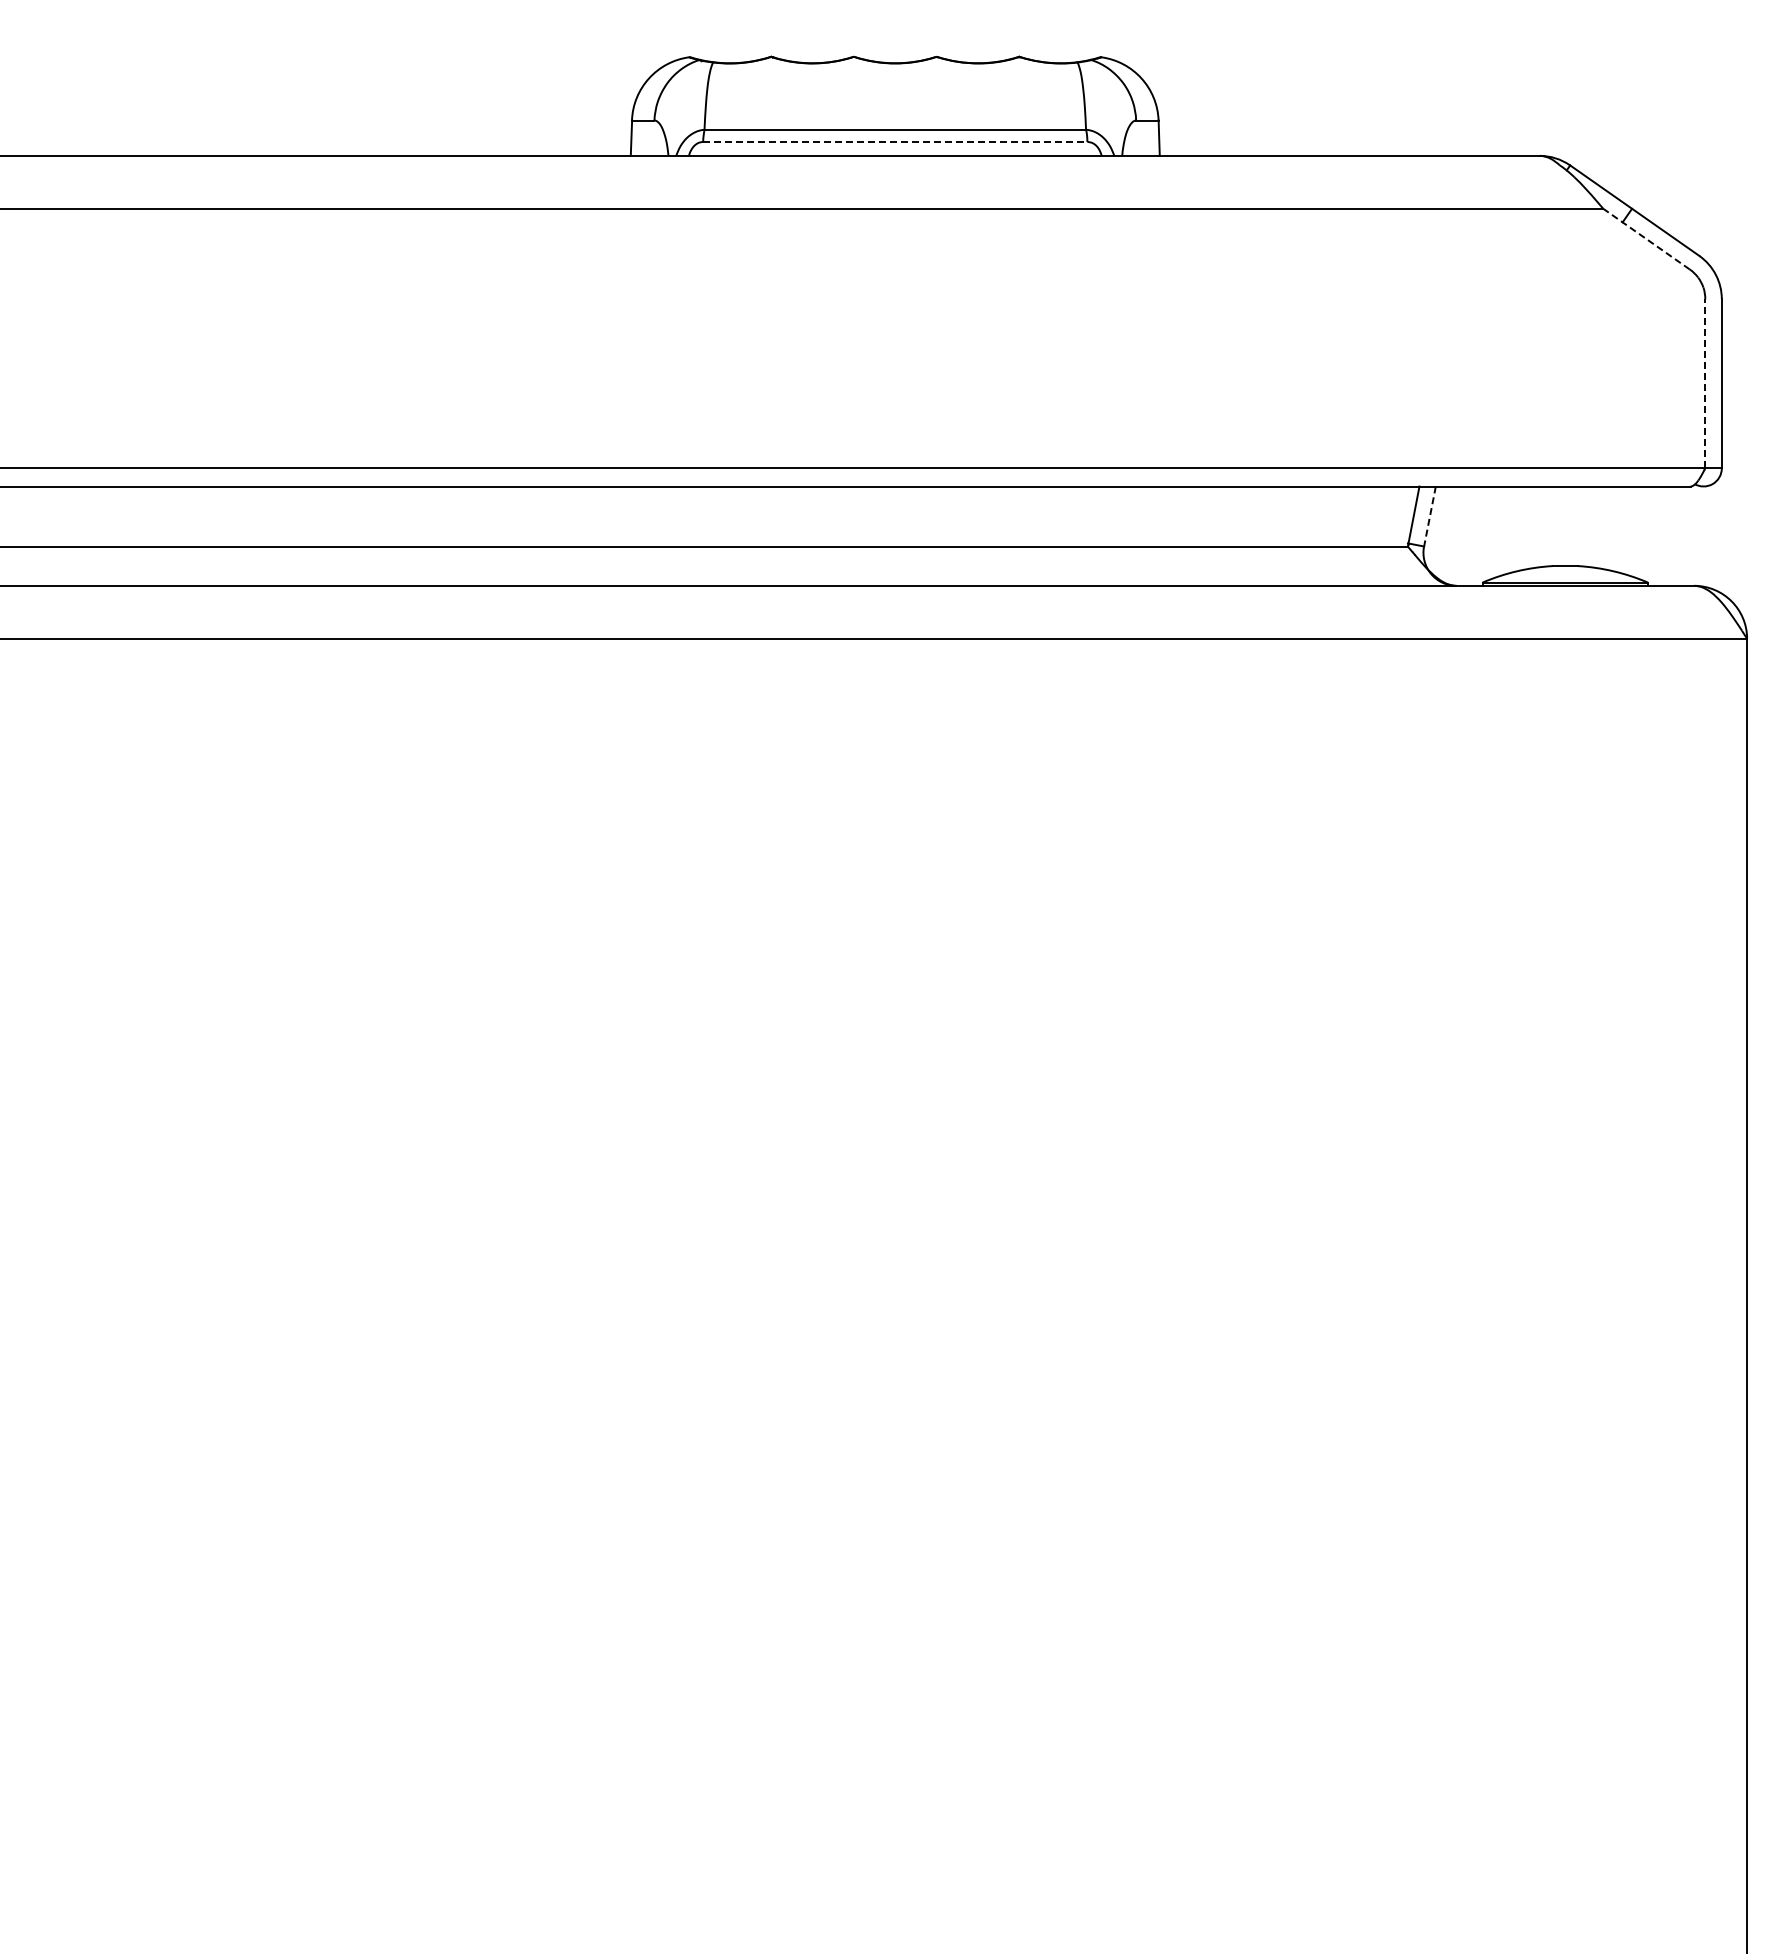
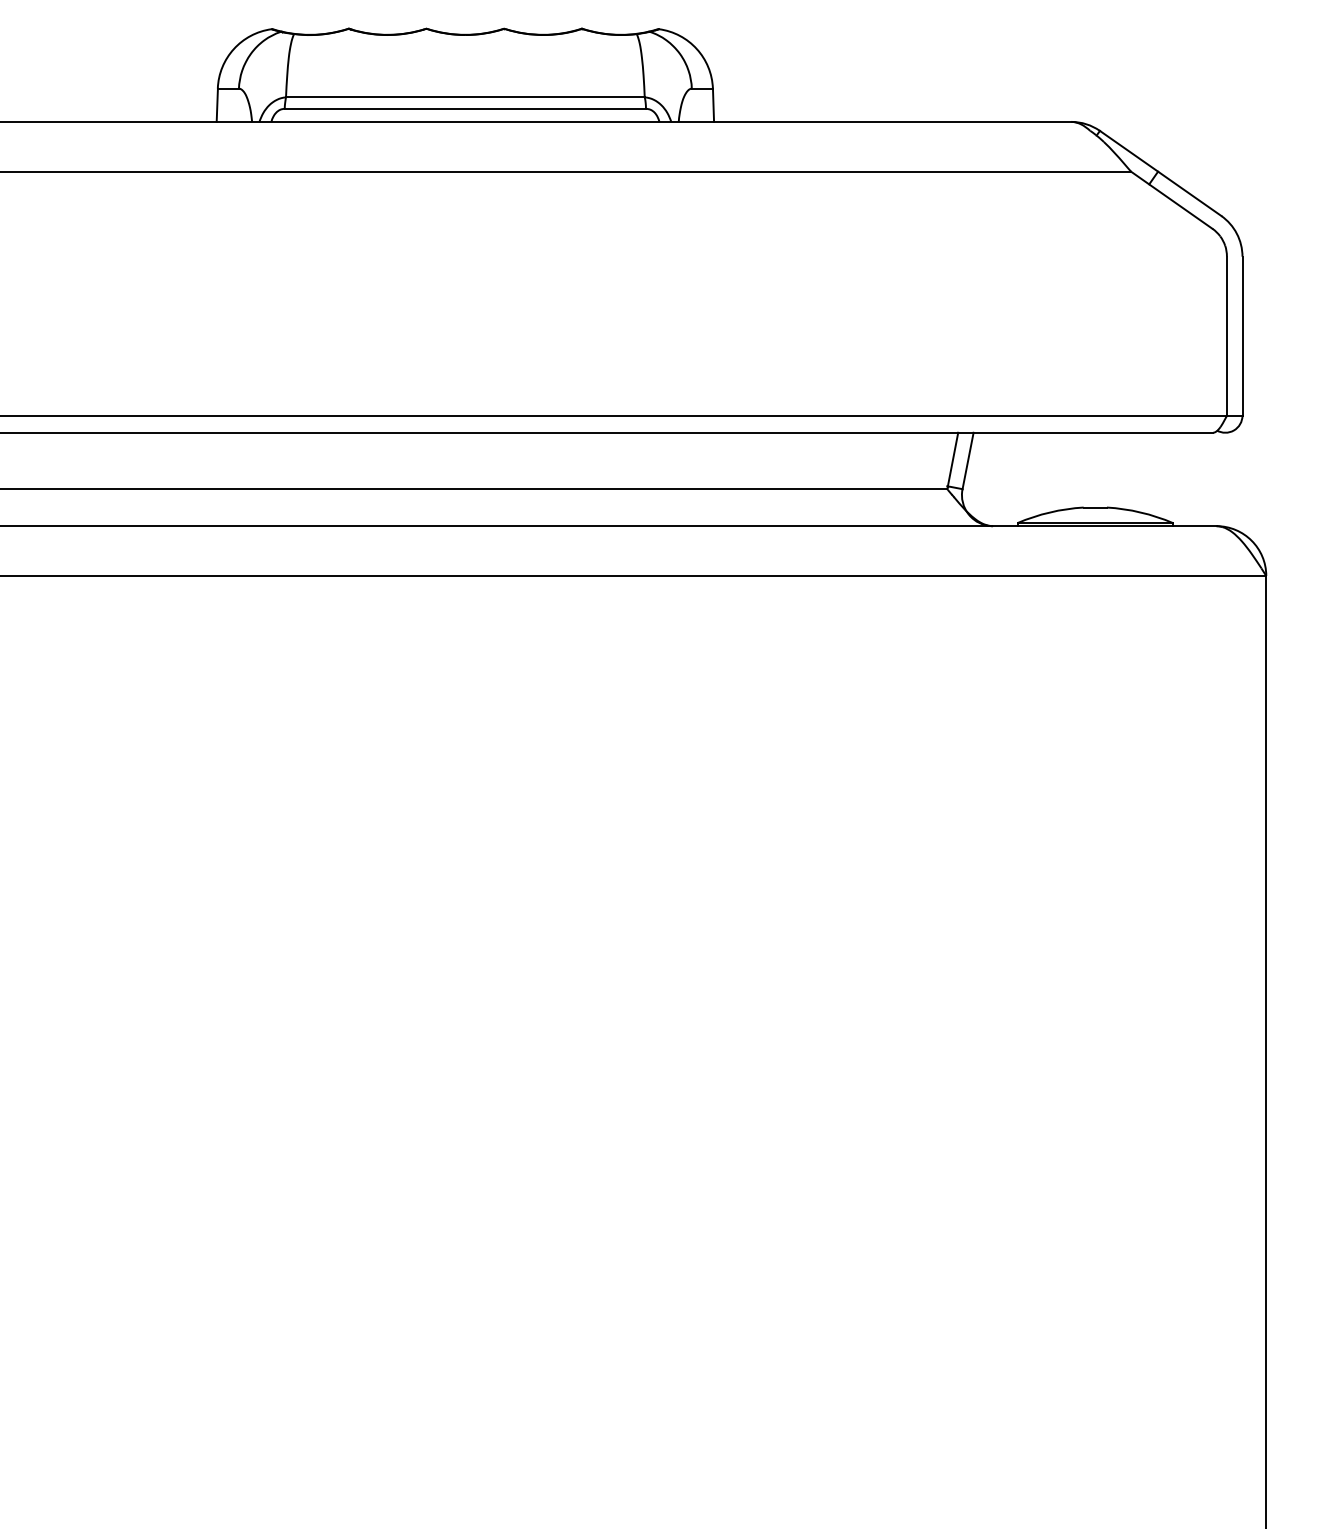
line: (895, 142) -> (465, 109), dashed -> solid
line: (1646, 239) -> (1171, 200), dashed -> solid
line: (1705, 383) -> (1227, 335), dashed -> solid
line: (1429, 516) -> (967, 460), dashed -> solid

